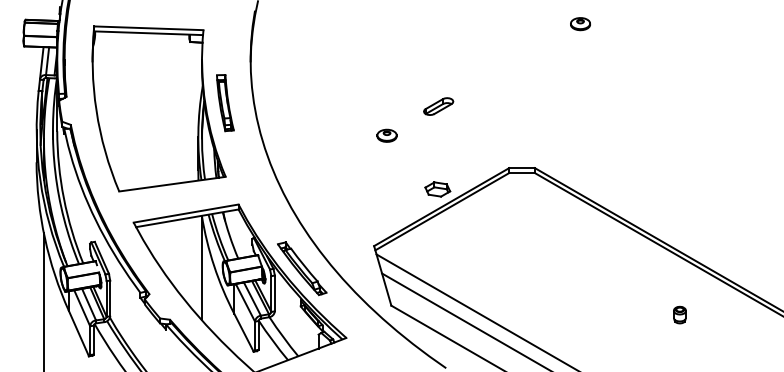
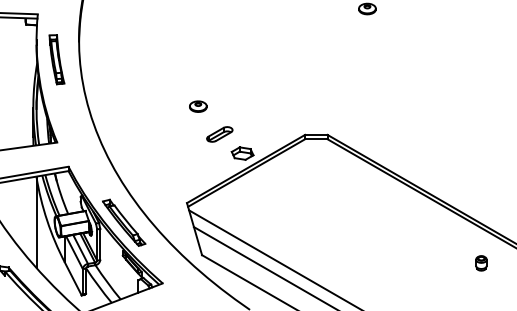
part: (225, 103) -> (57, 60), moved
part: (438, 106) -> (219, 134), moved
part: (679, 314) -> (481, 262), moved

